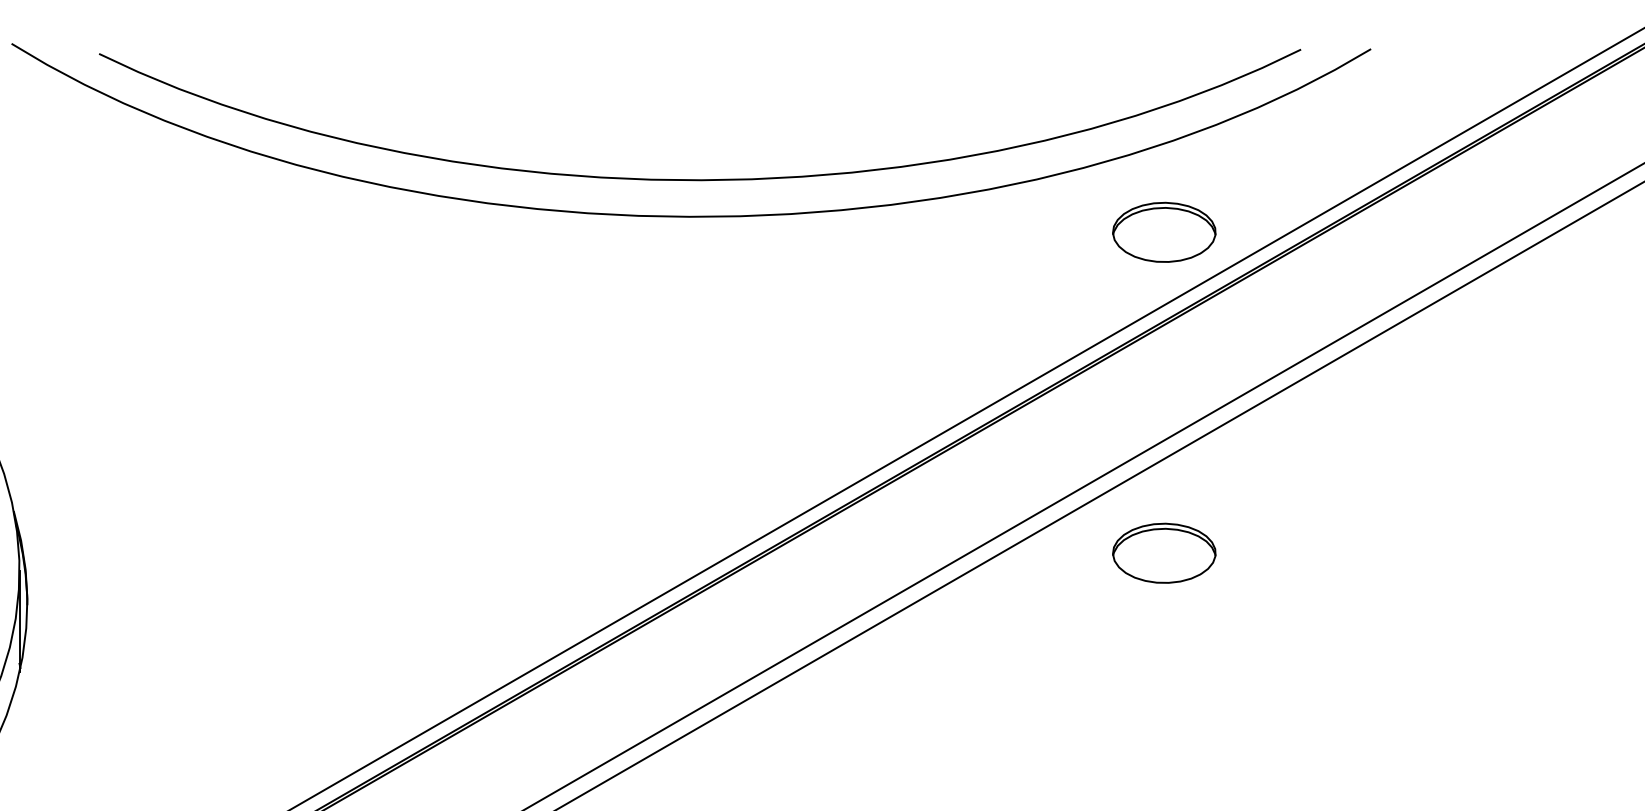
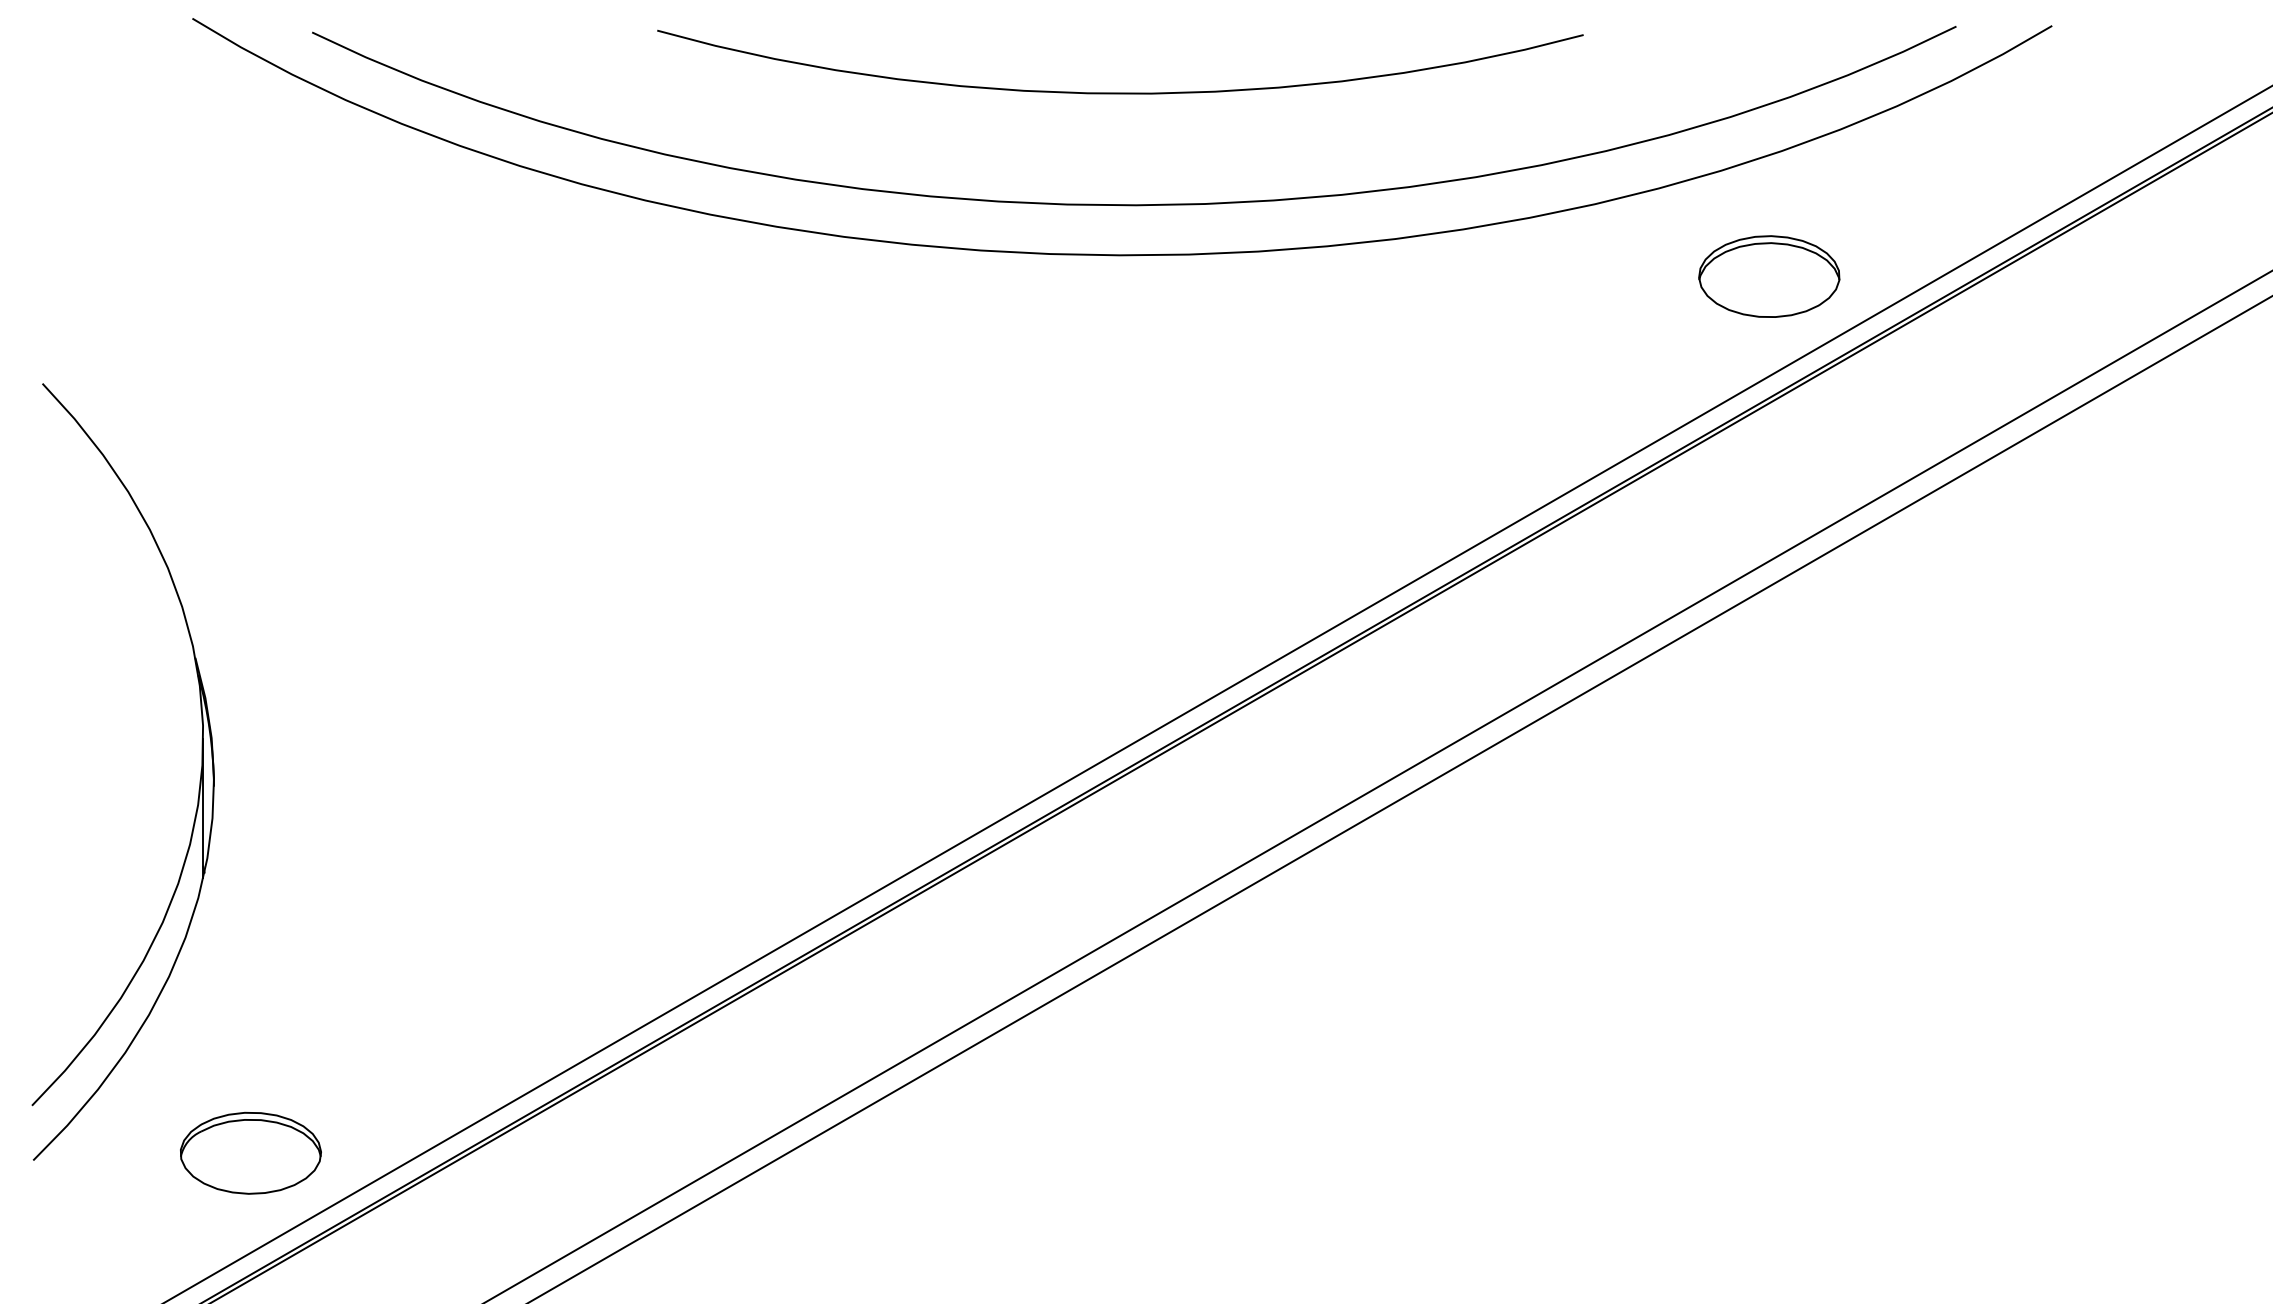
curve: (690, 97) -> (1120, 92), added
part: (1164, 553) -> (1769, 715), removed

